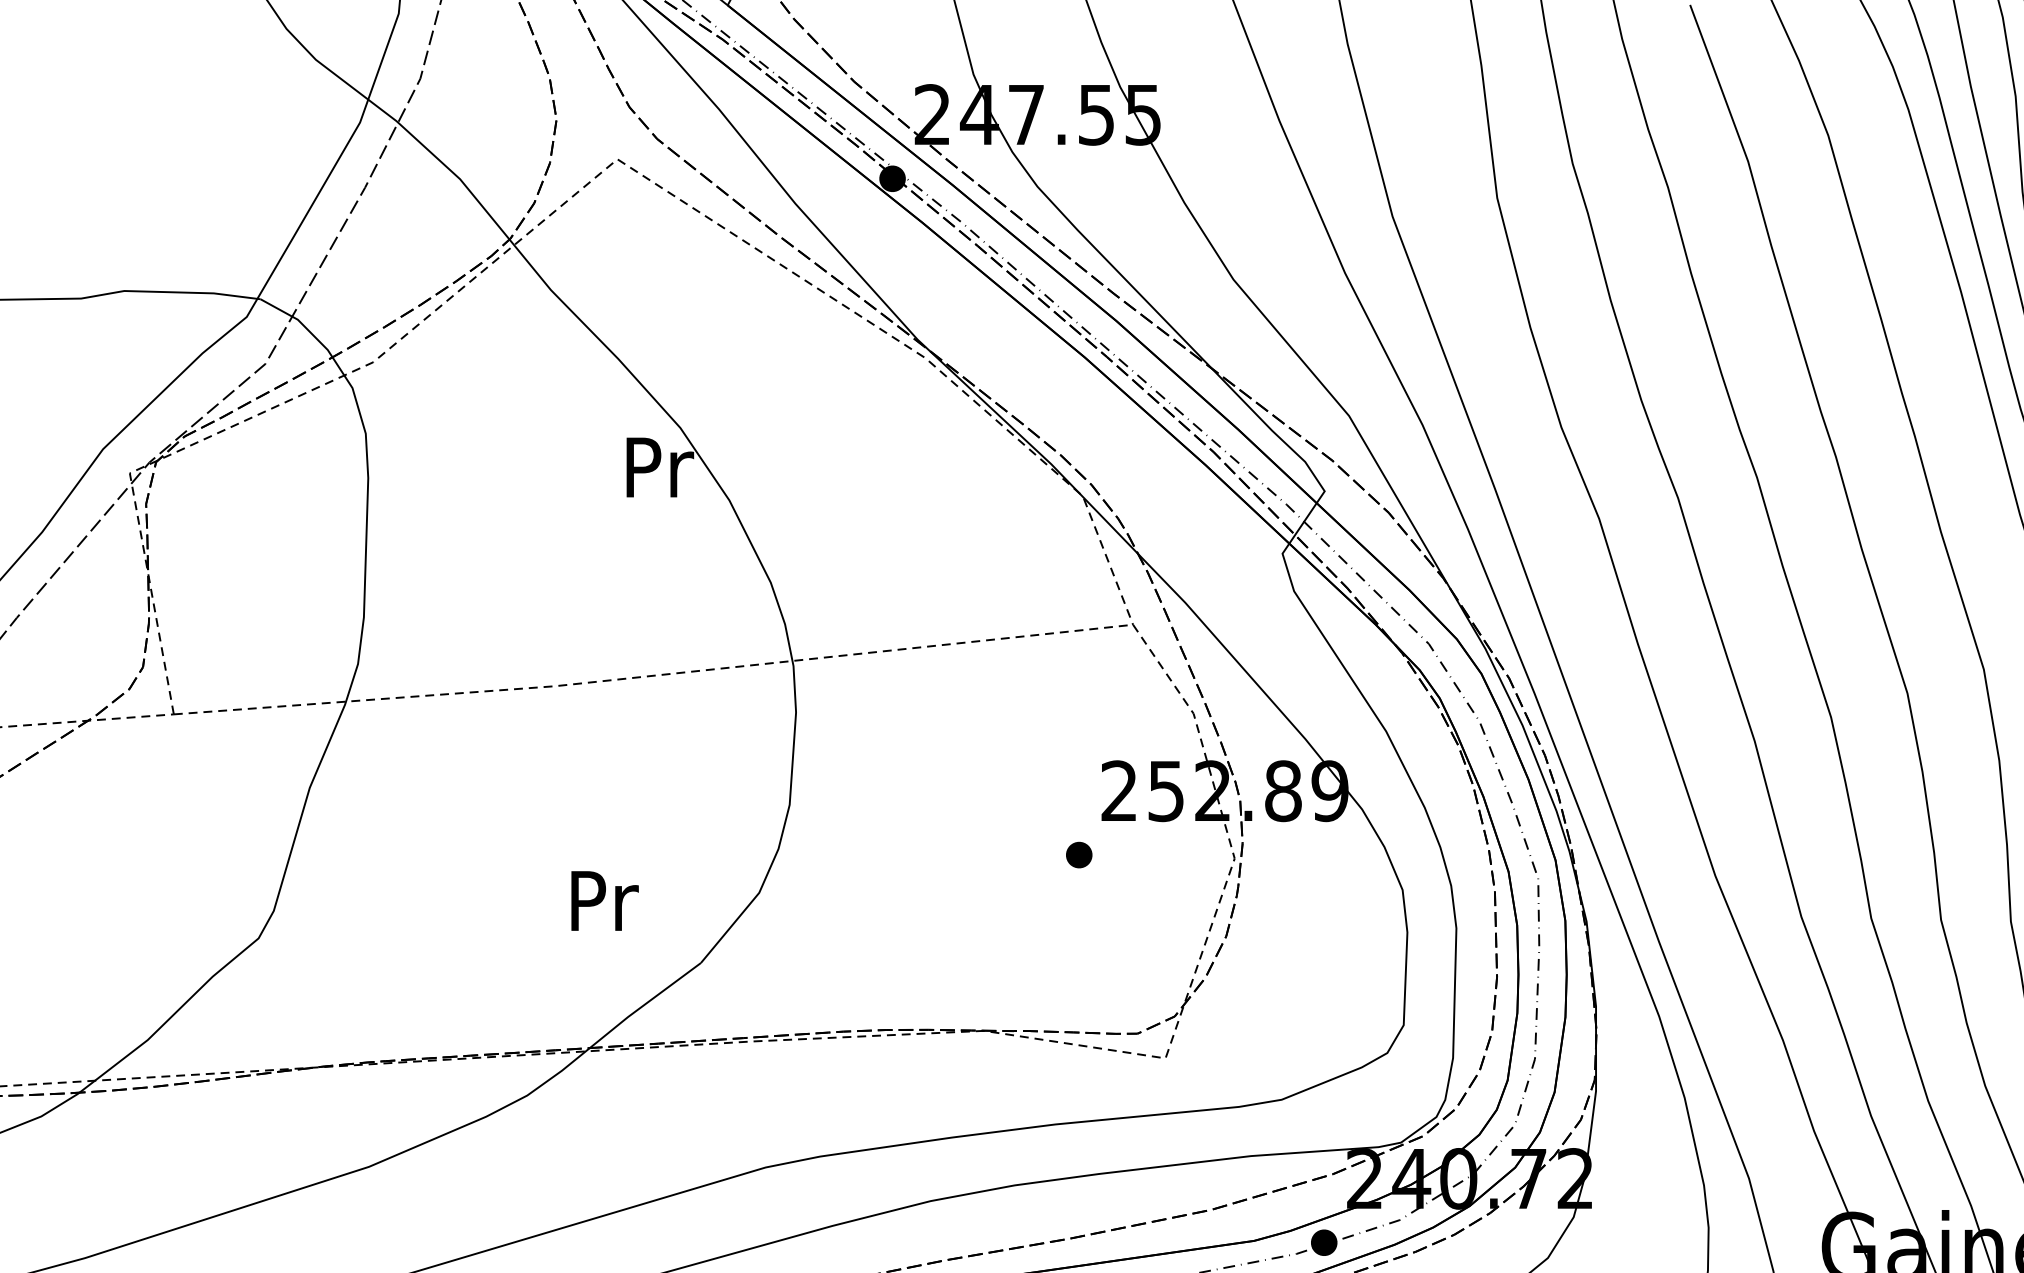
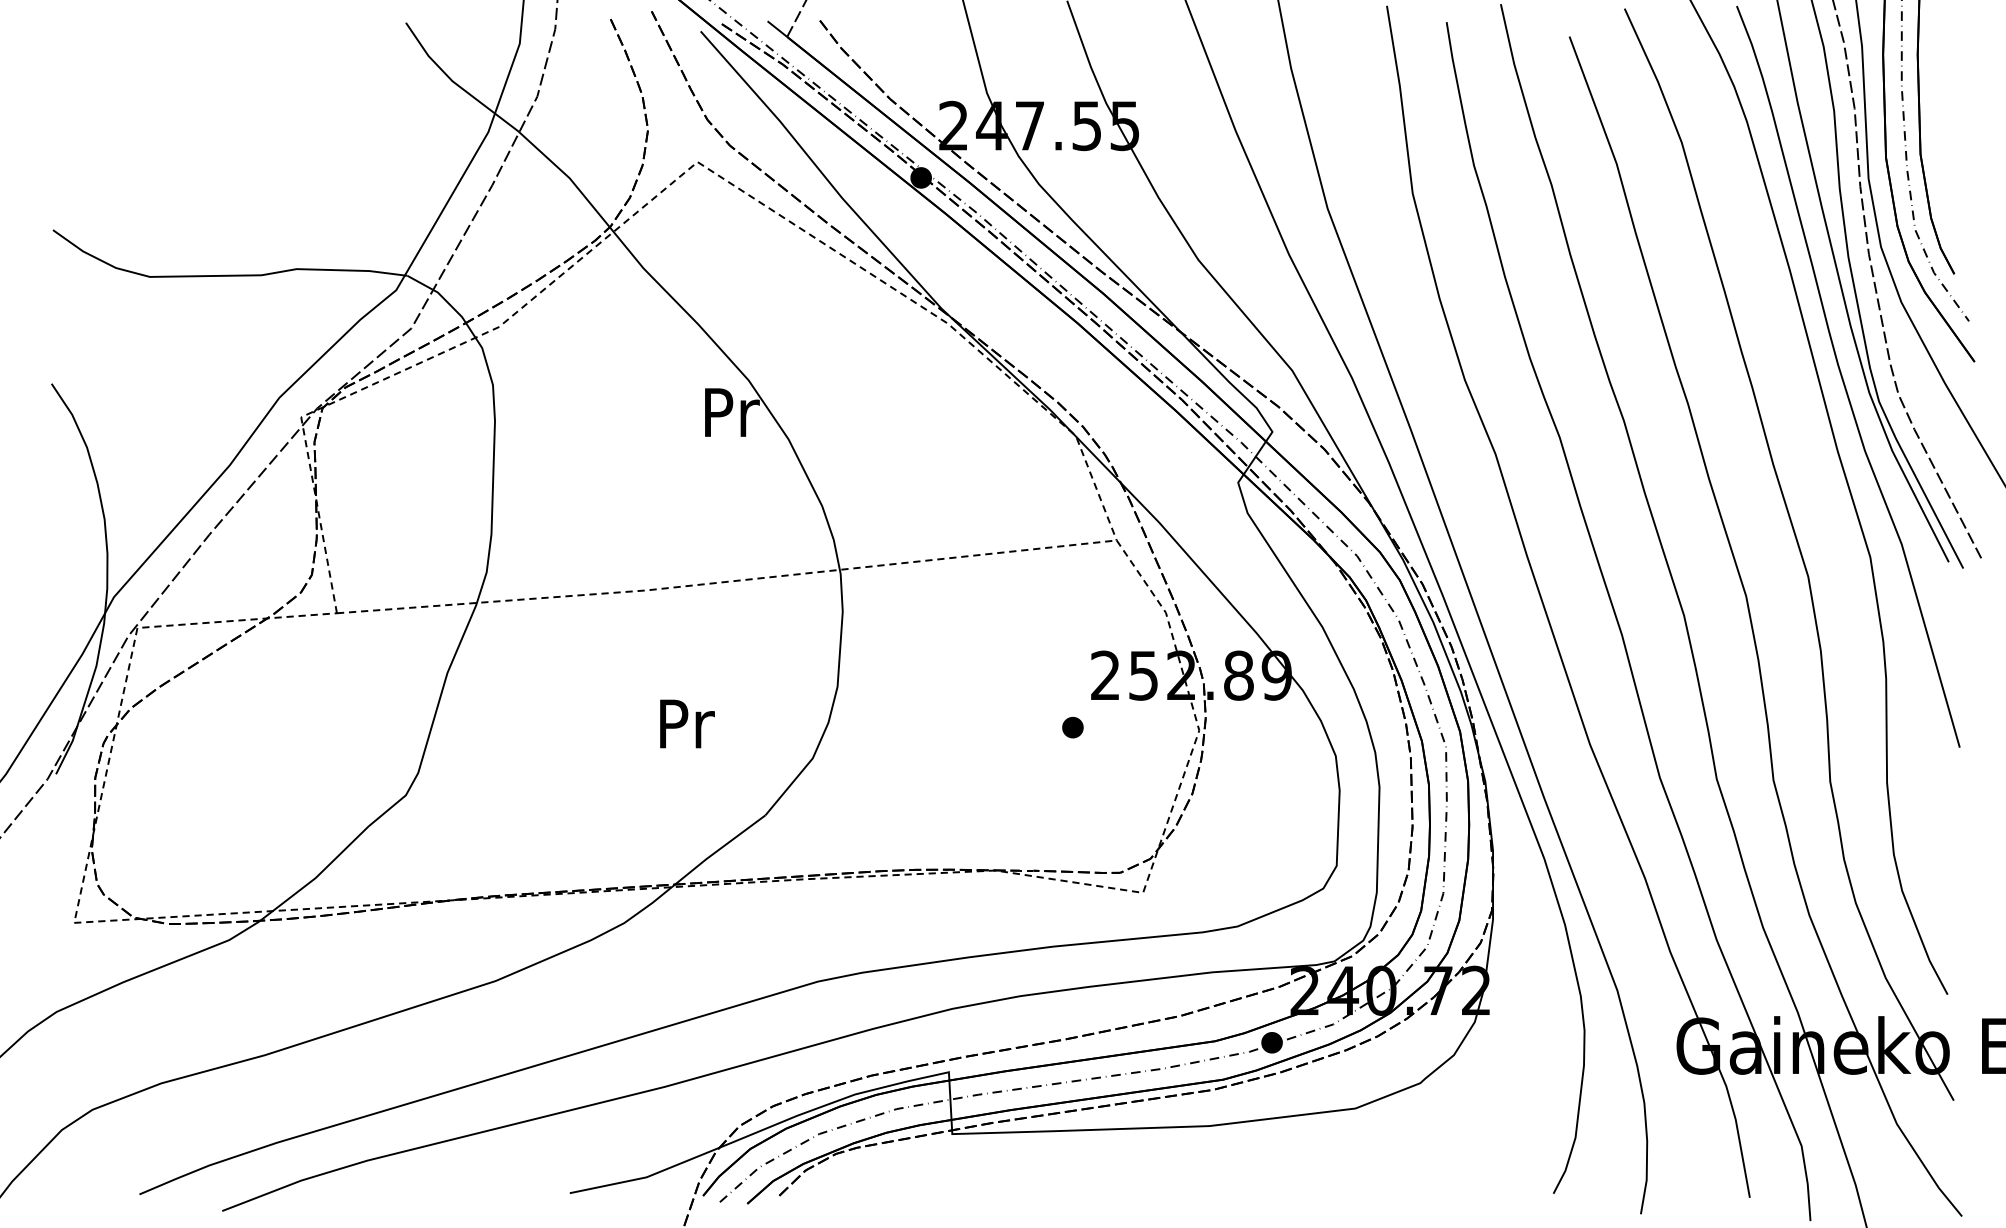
text: (605, 900) -> (687, 723), moved

